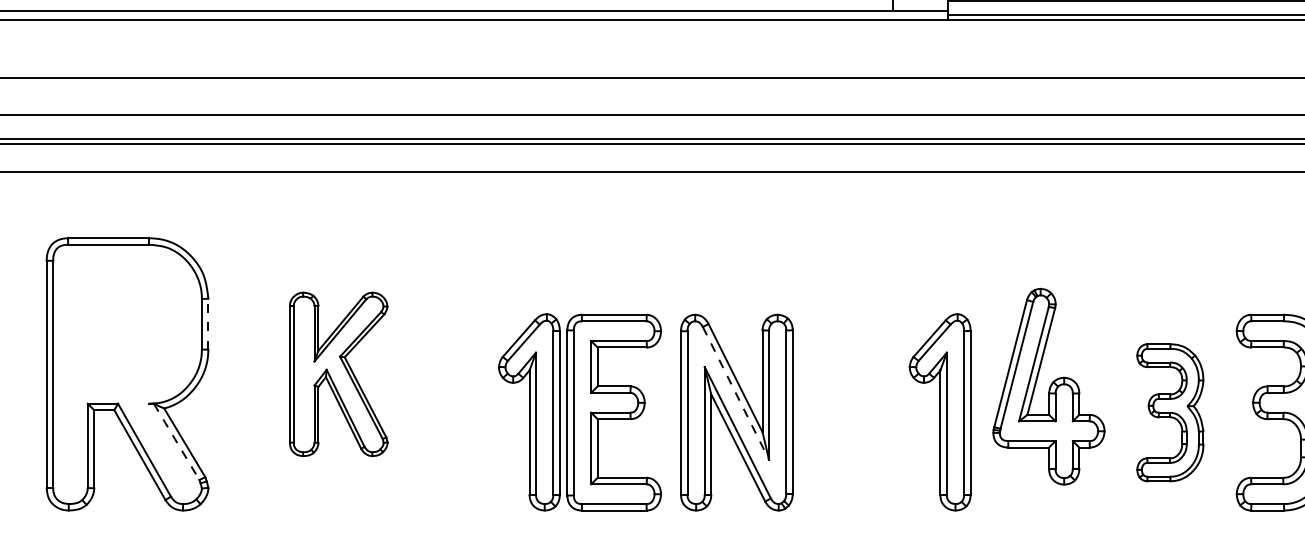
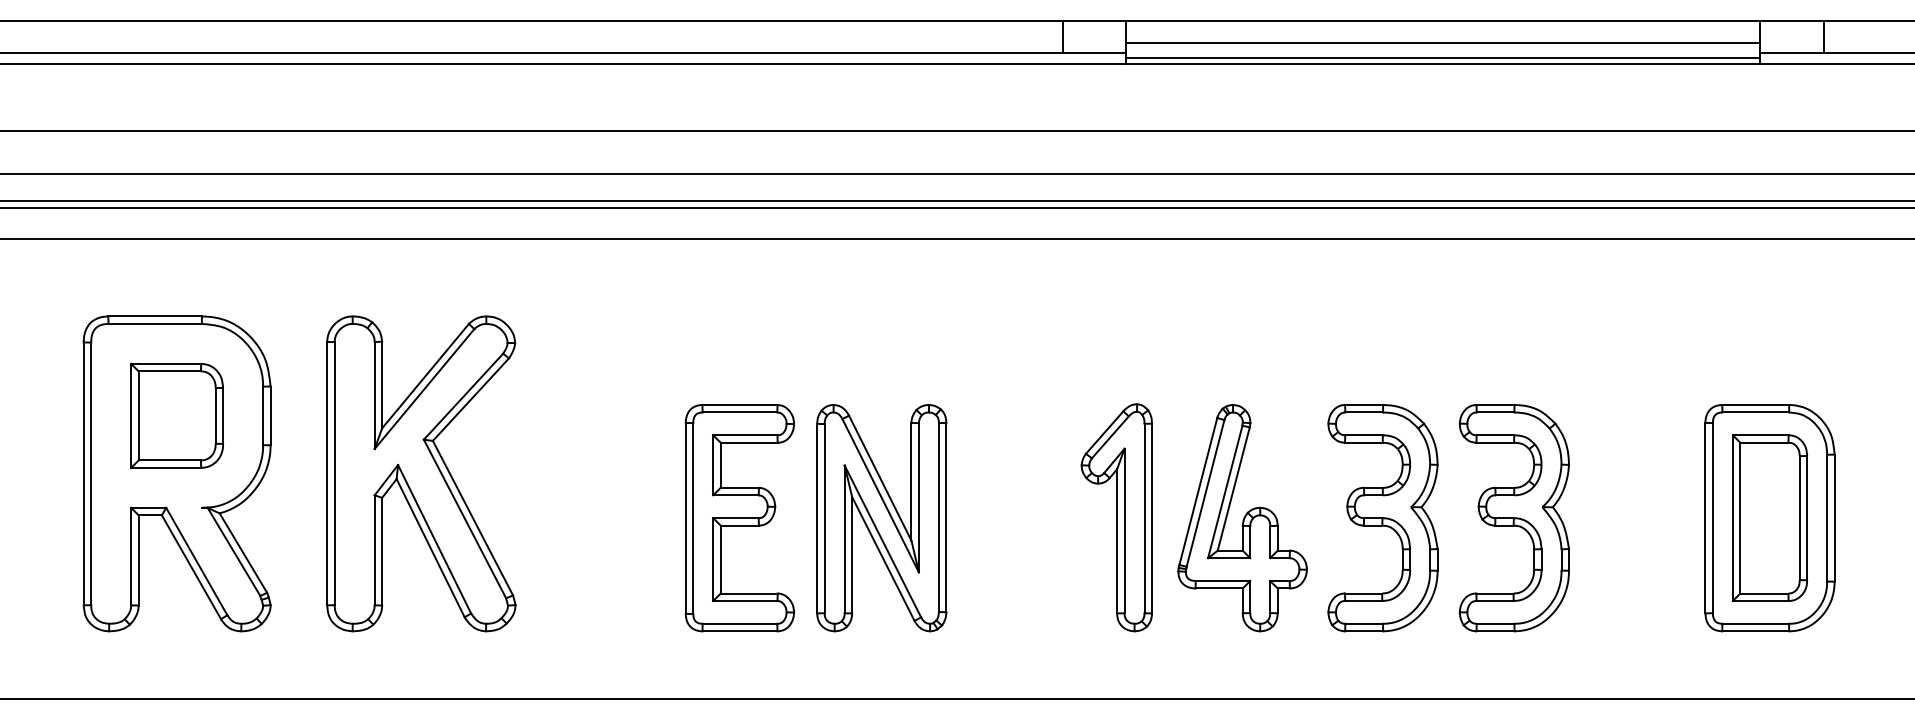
part: (126, 323) -> (176, 415), added
line: (208, 323) -> (270, 415), dashed -> solid
part: (338, 374) -> (421, 473), size x1.67
part: (1048, 387) -> (1242, 518), moved
line: (735, 393) -> (880, 495), dashed -> solid
part: (529, 412) -> (641, 517), removed
part: (1169, 412) -> (1382, 518), size x1.43
line: (177, 442) -> (234, 552), dashed -> solid

